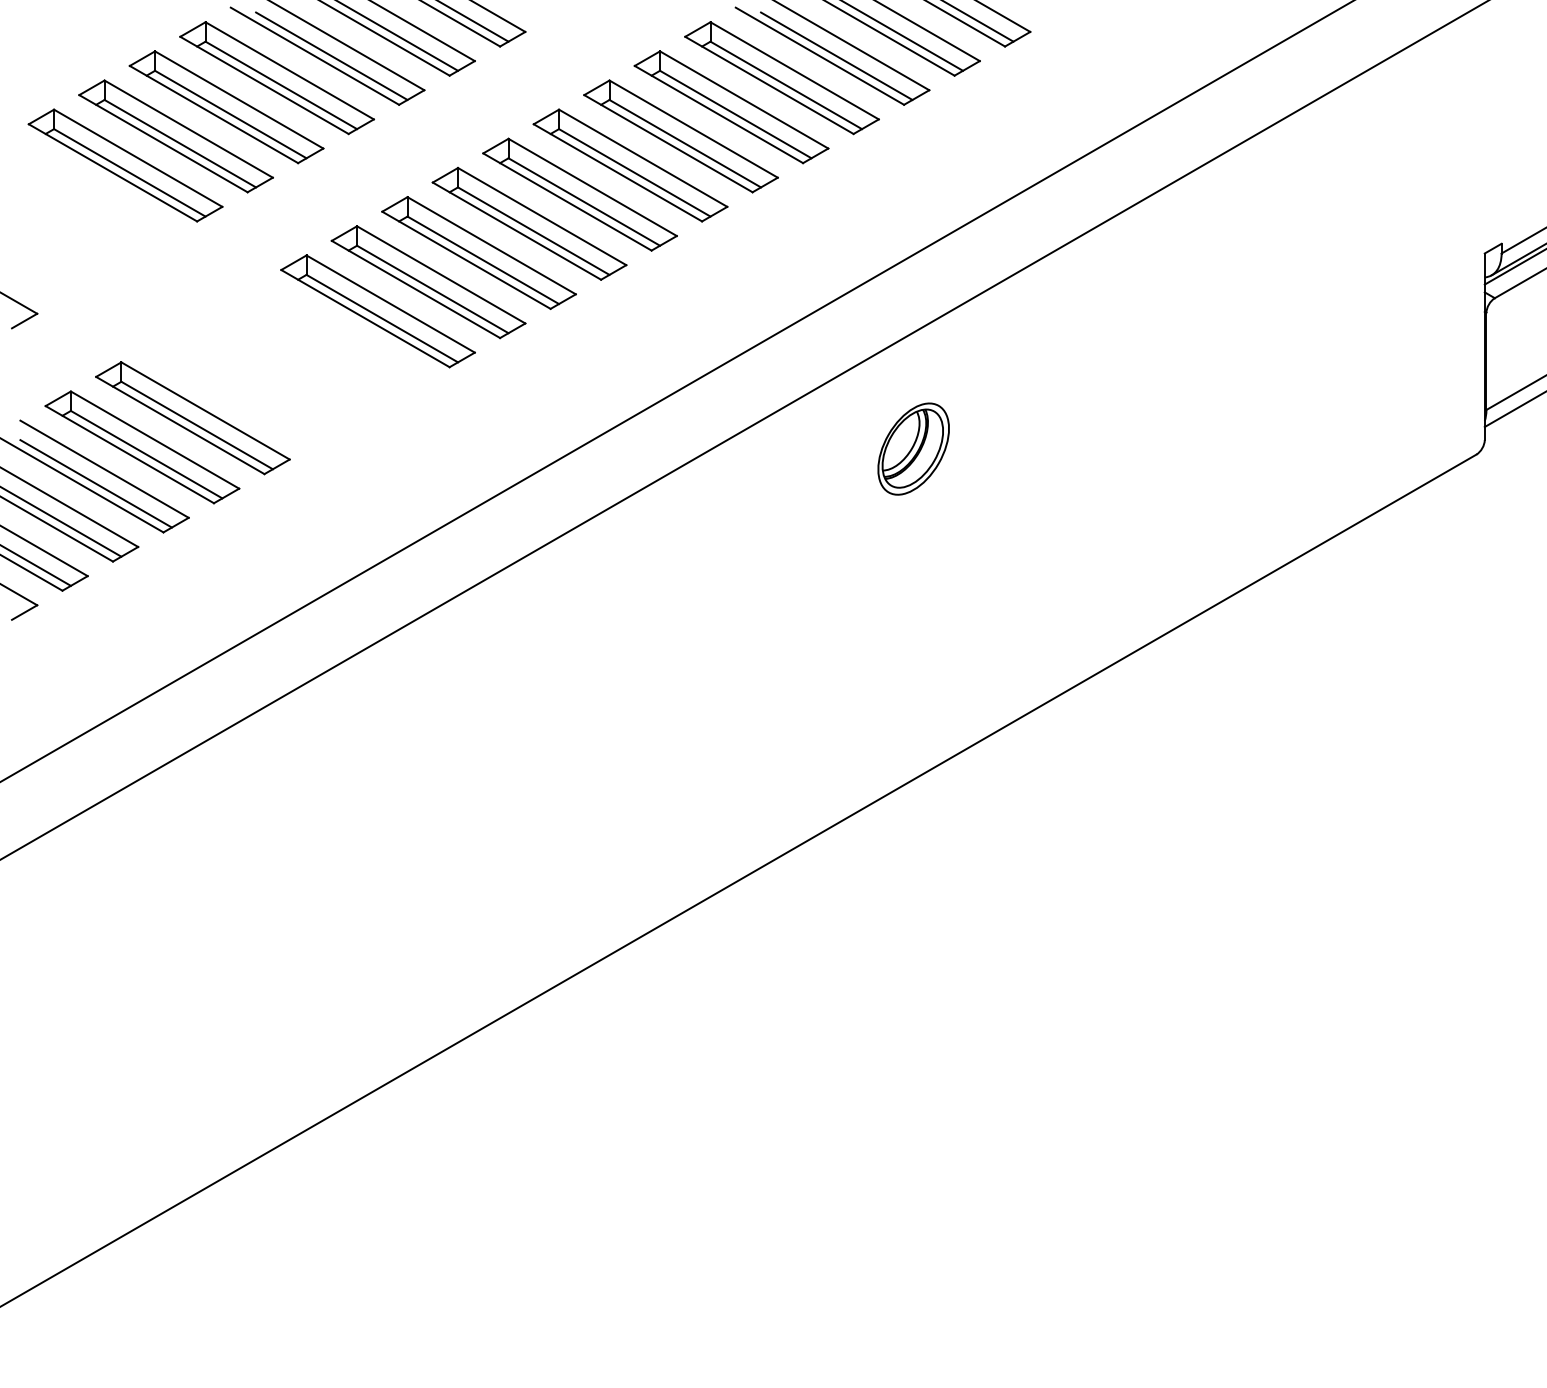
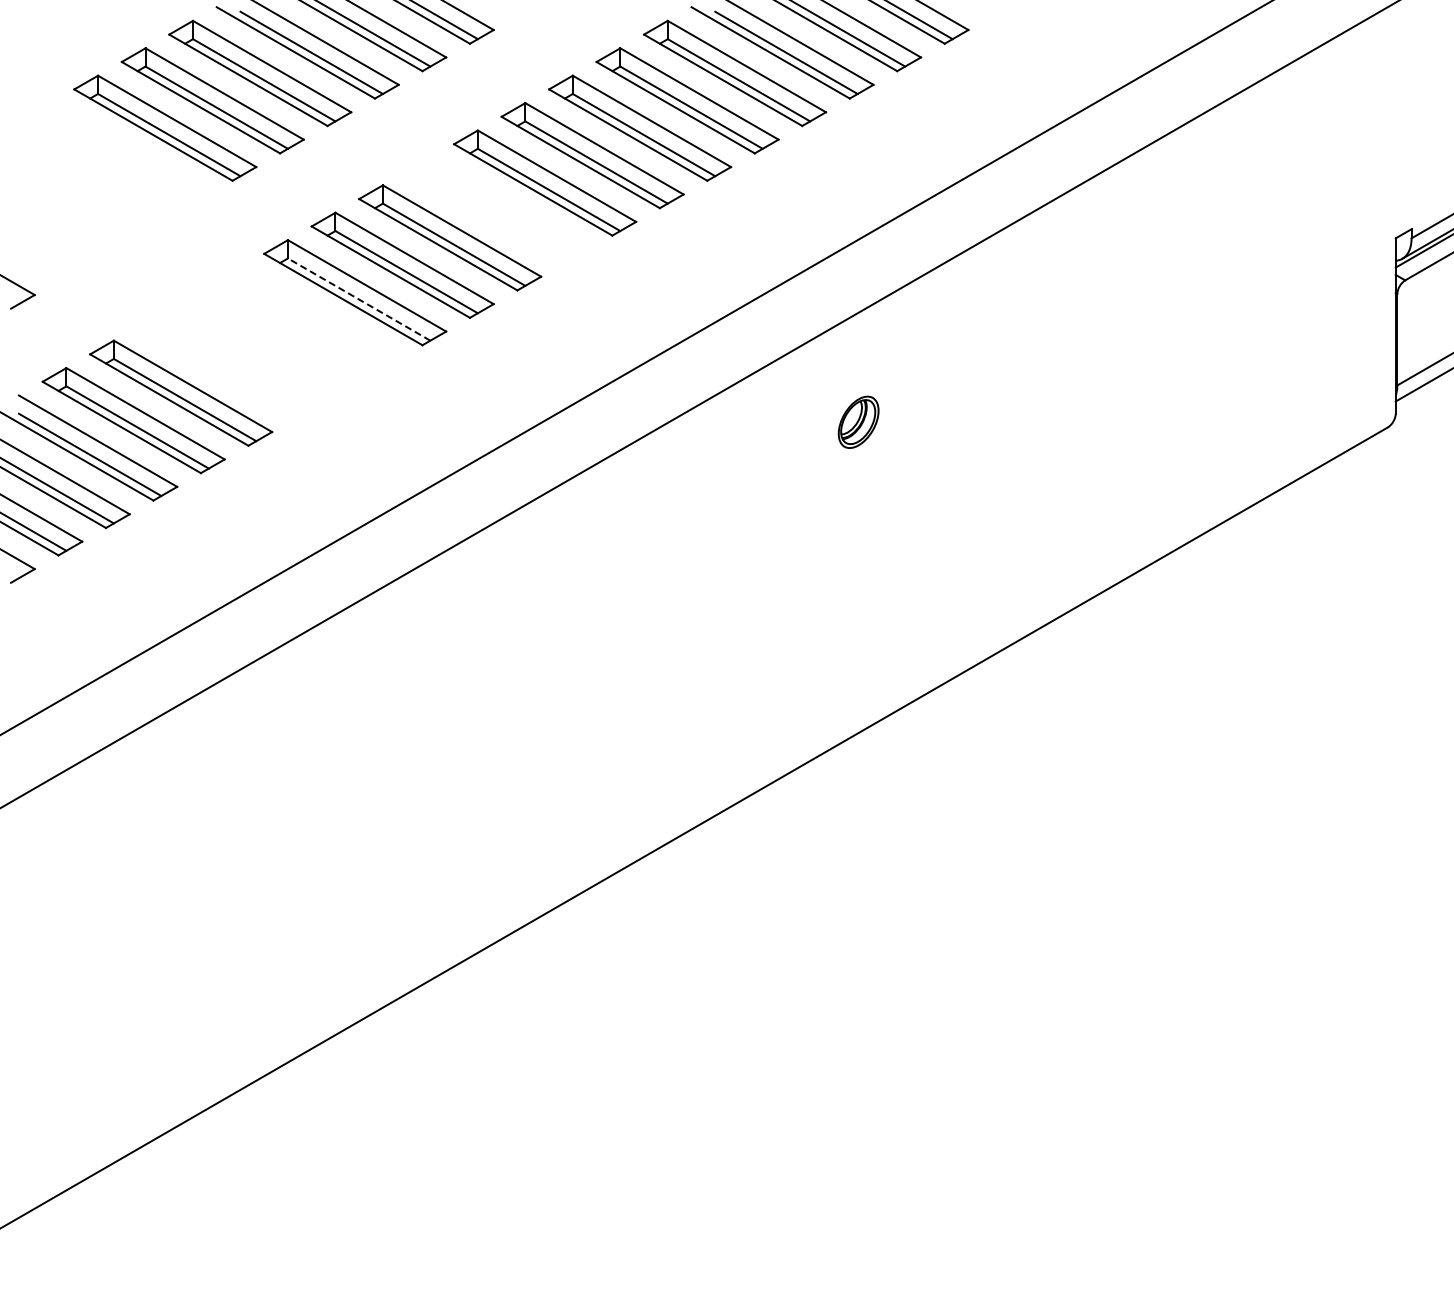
part: (125, 165) -> (117, 155), removed
part: (529, 223) -> (497, 210), removed
line: (381, 318) -> (358, 299), solid -> dashed
part: (913, 449) -> (858, 422), size x0.6

